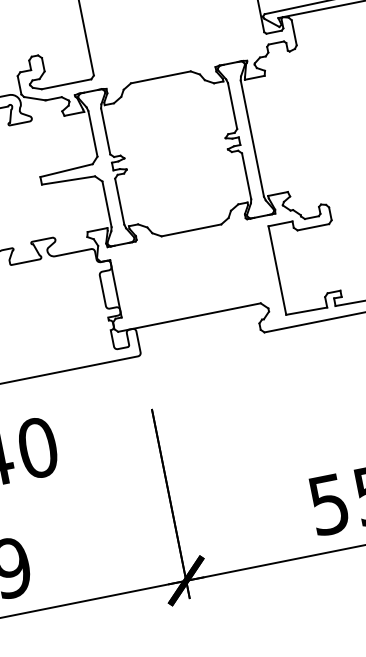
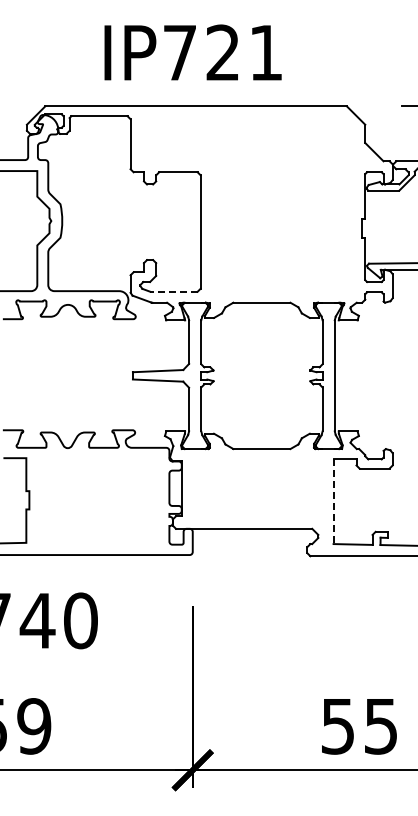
line: (66, 84) -> (173, 291), solid -> dashed
line: (277, 271) -> (333, 502), solid -> dashed

